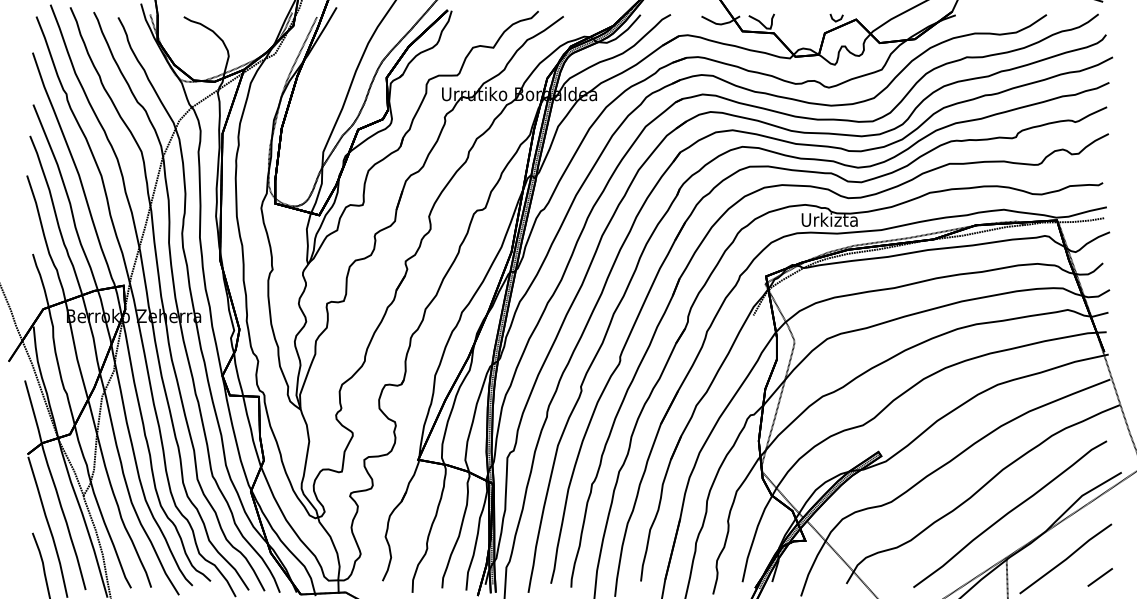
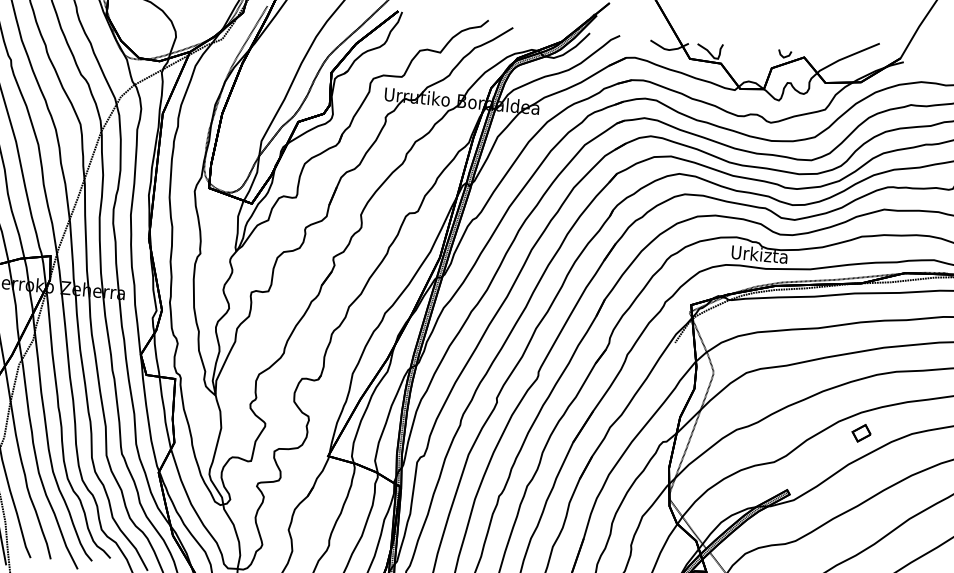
part: (947, 388) -> (861, 433), added

